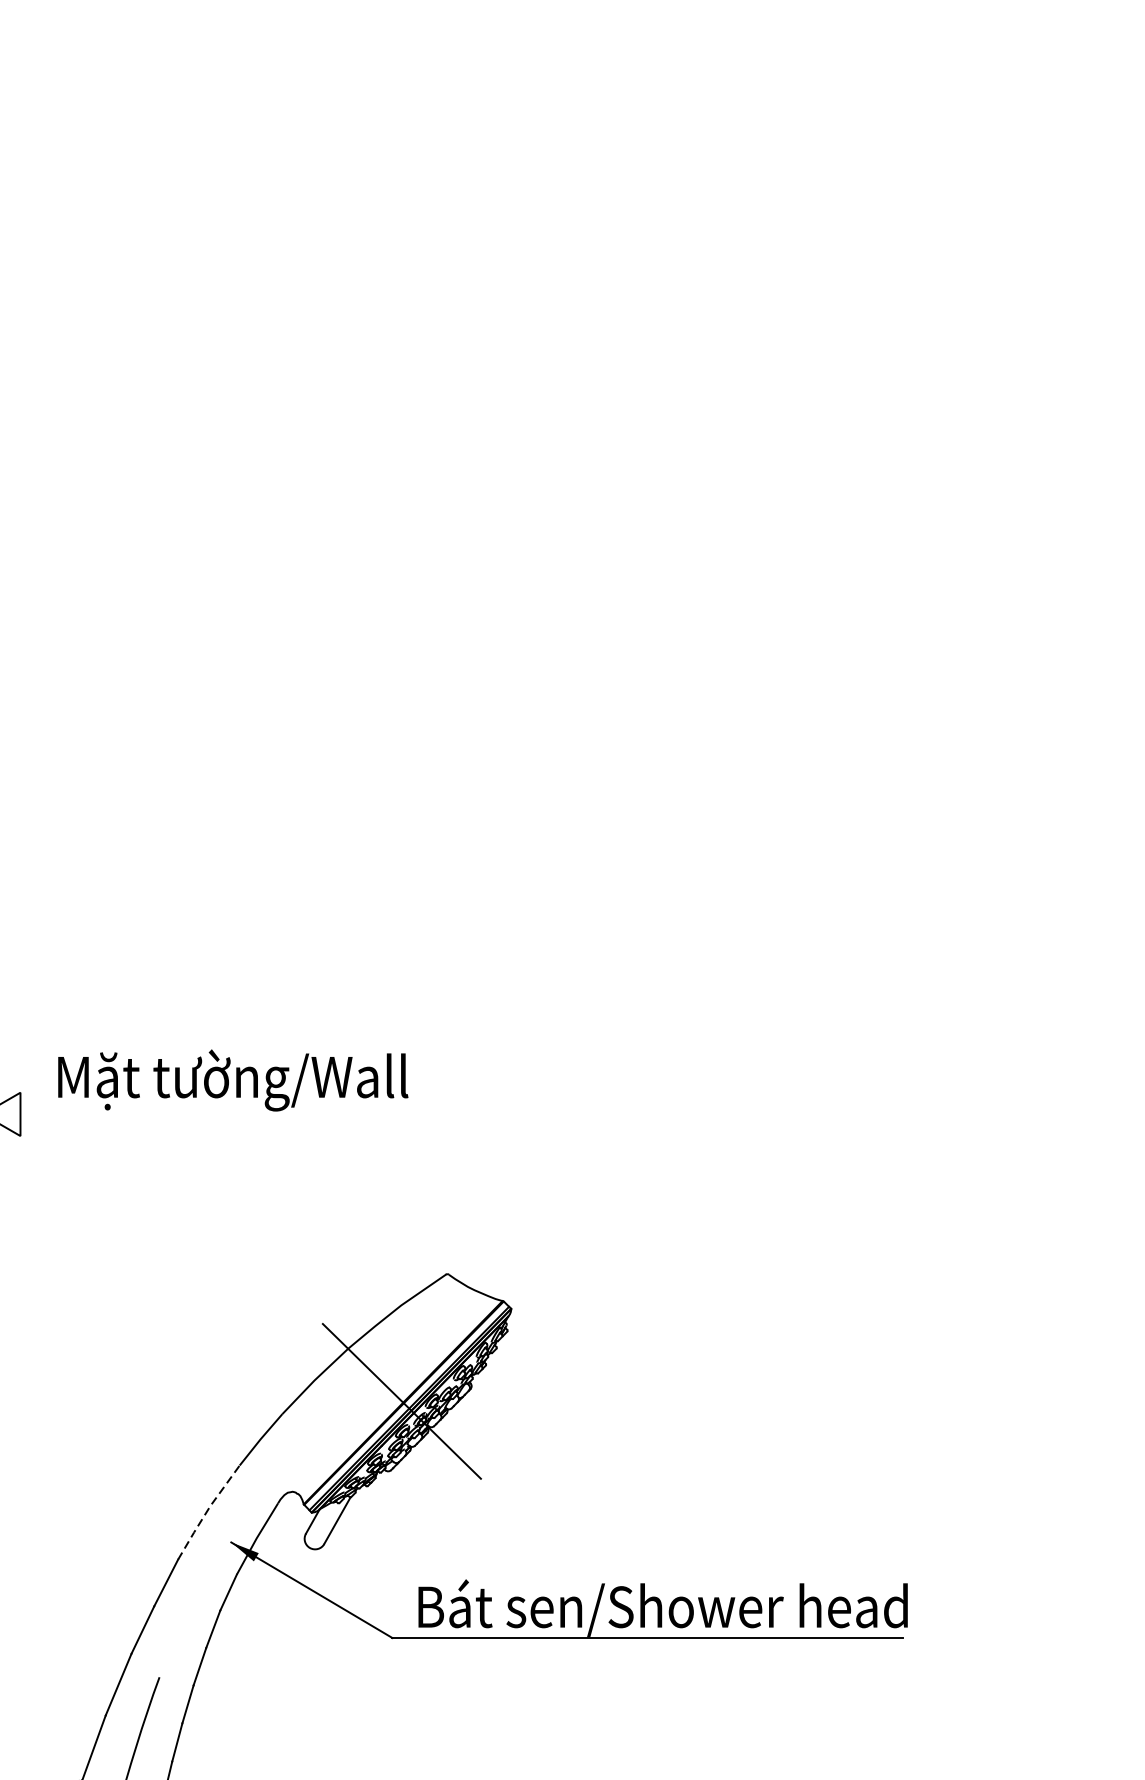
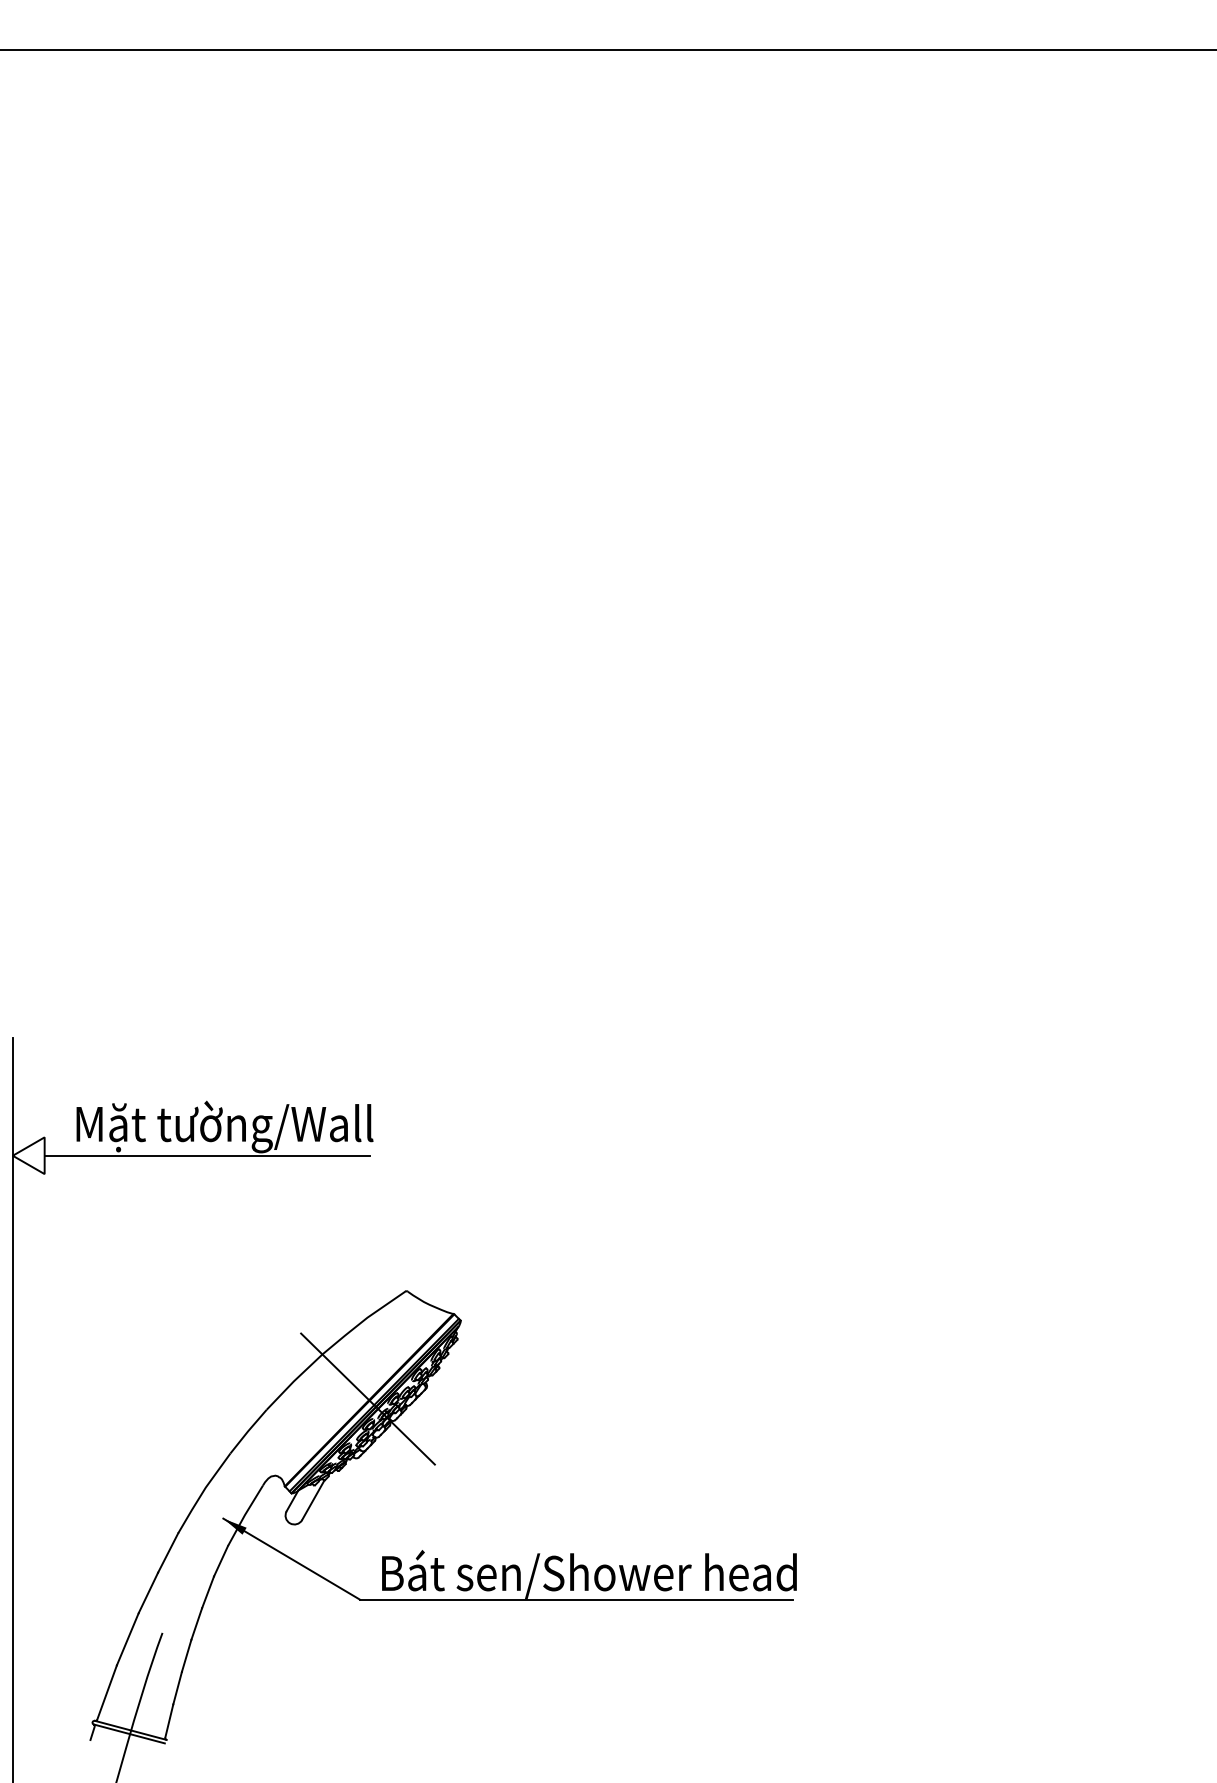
line: (211, 1114) -> (206, 1155), added
line: (207, 1510) -> (203, 1491), dashed -> solid

